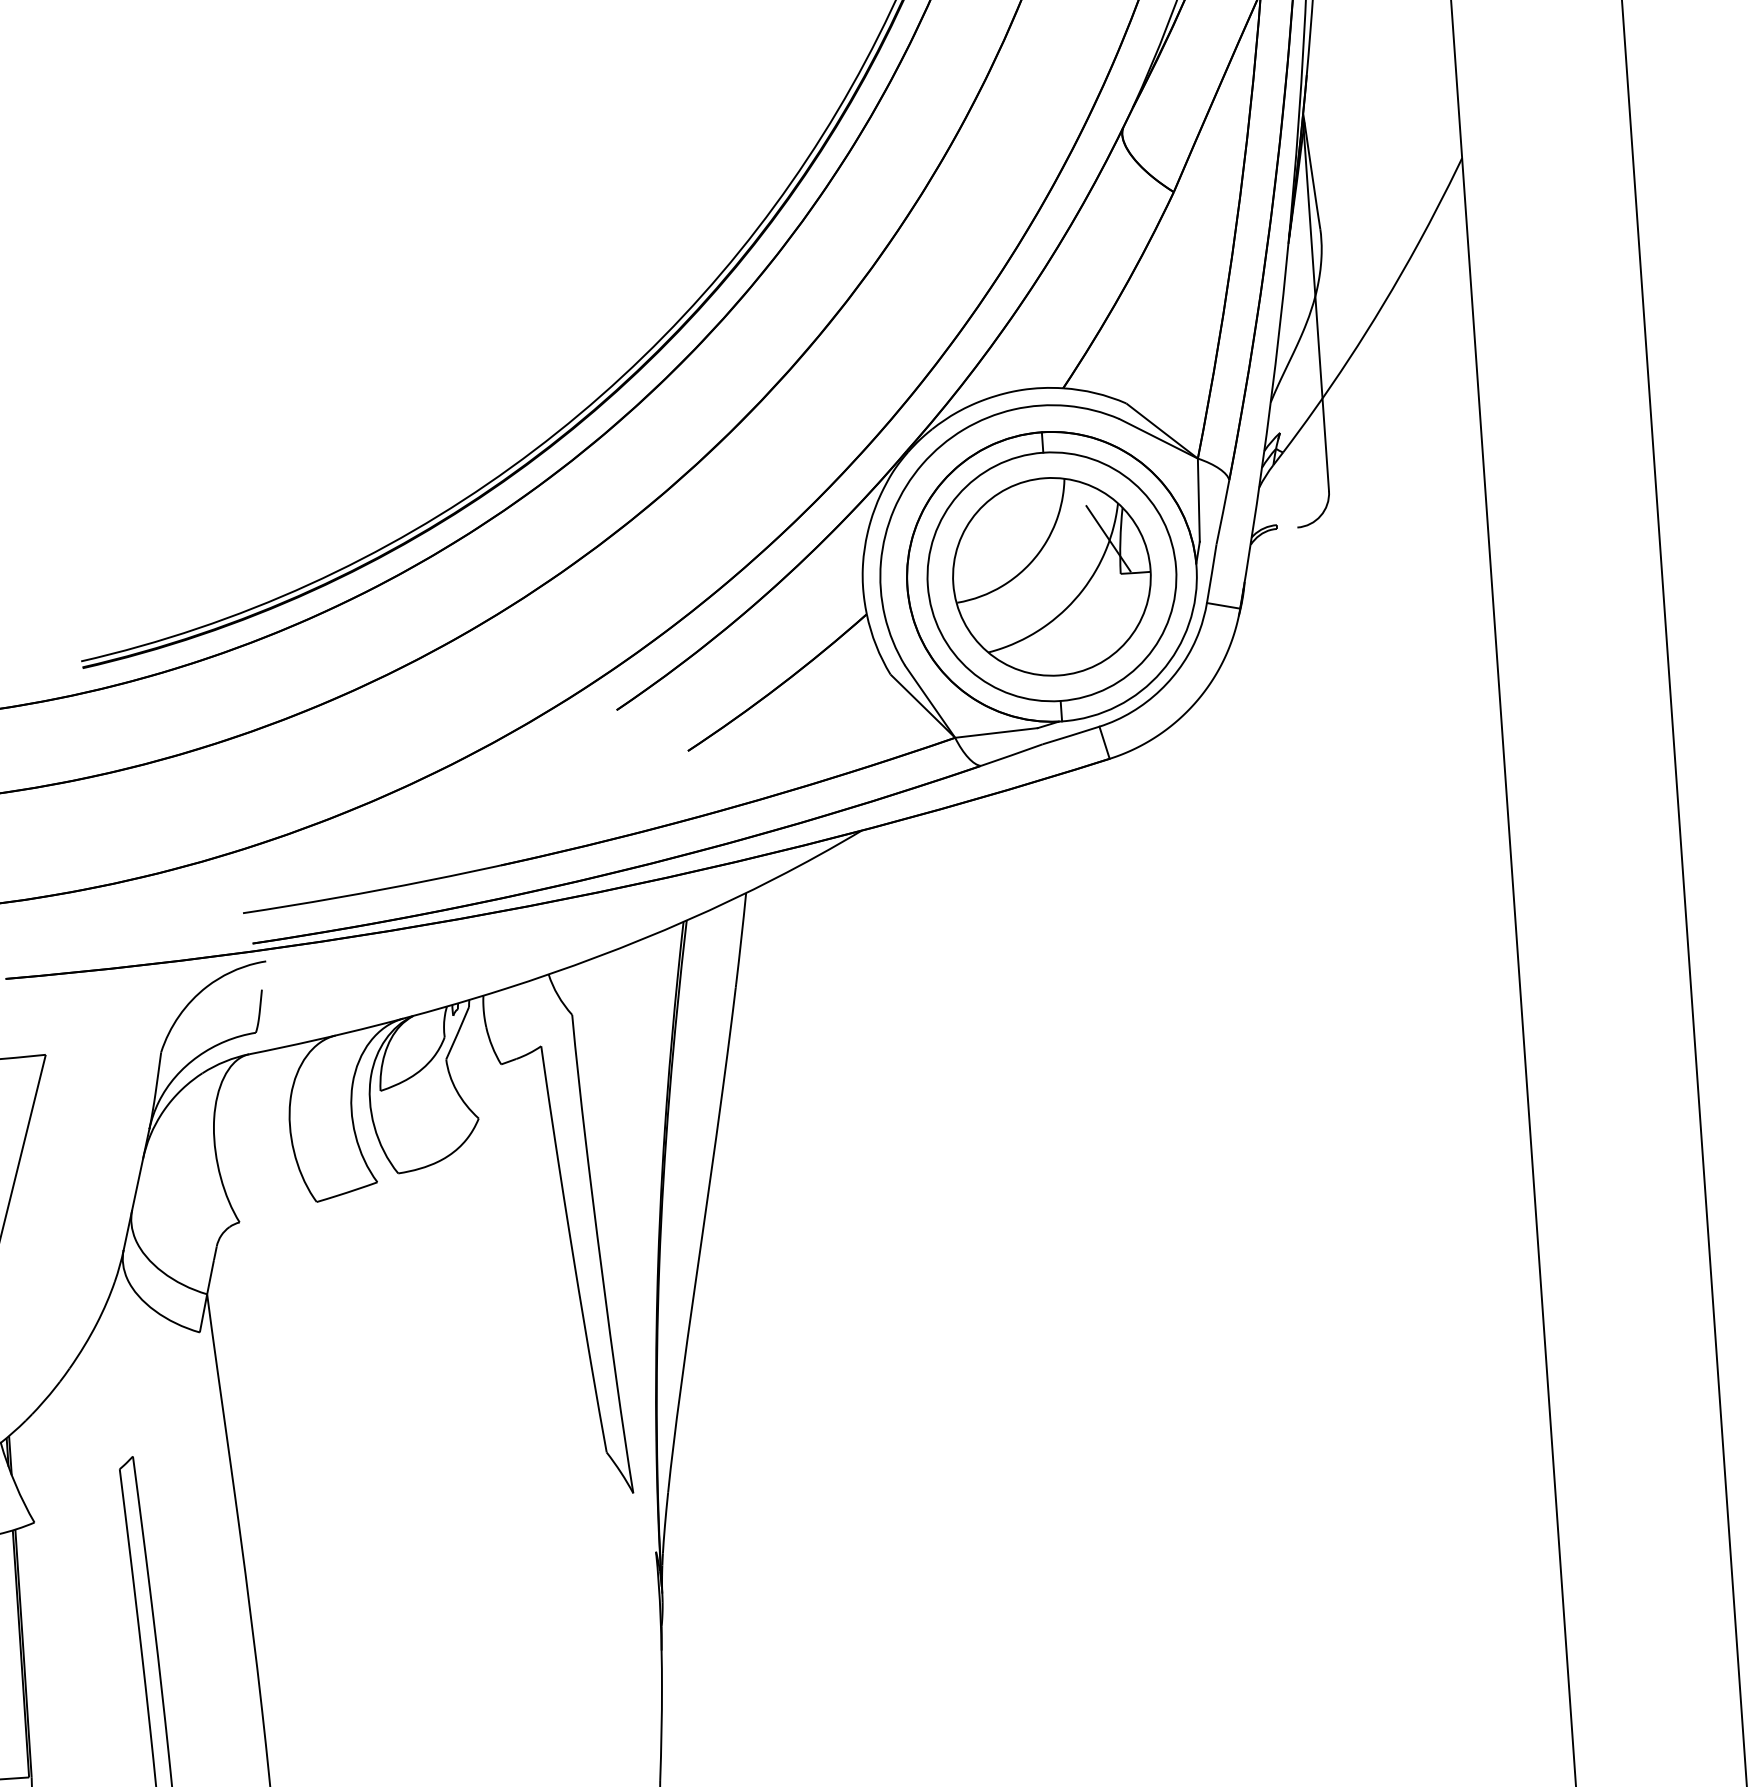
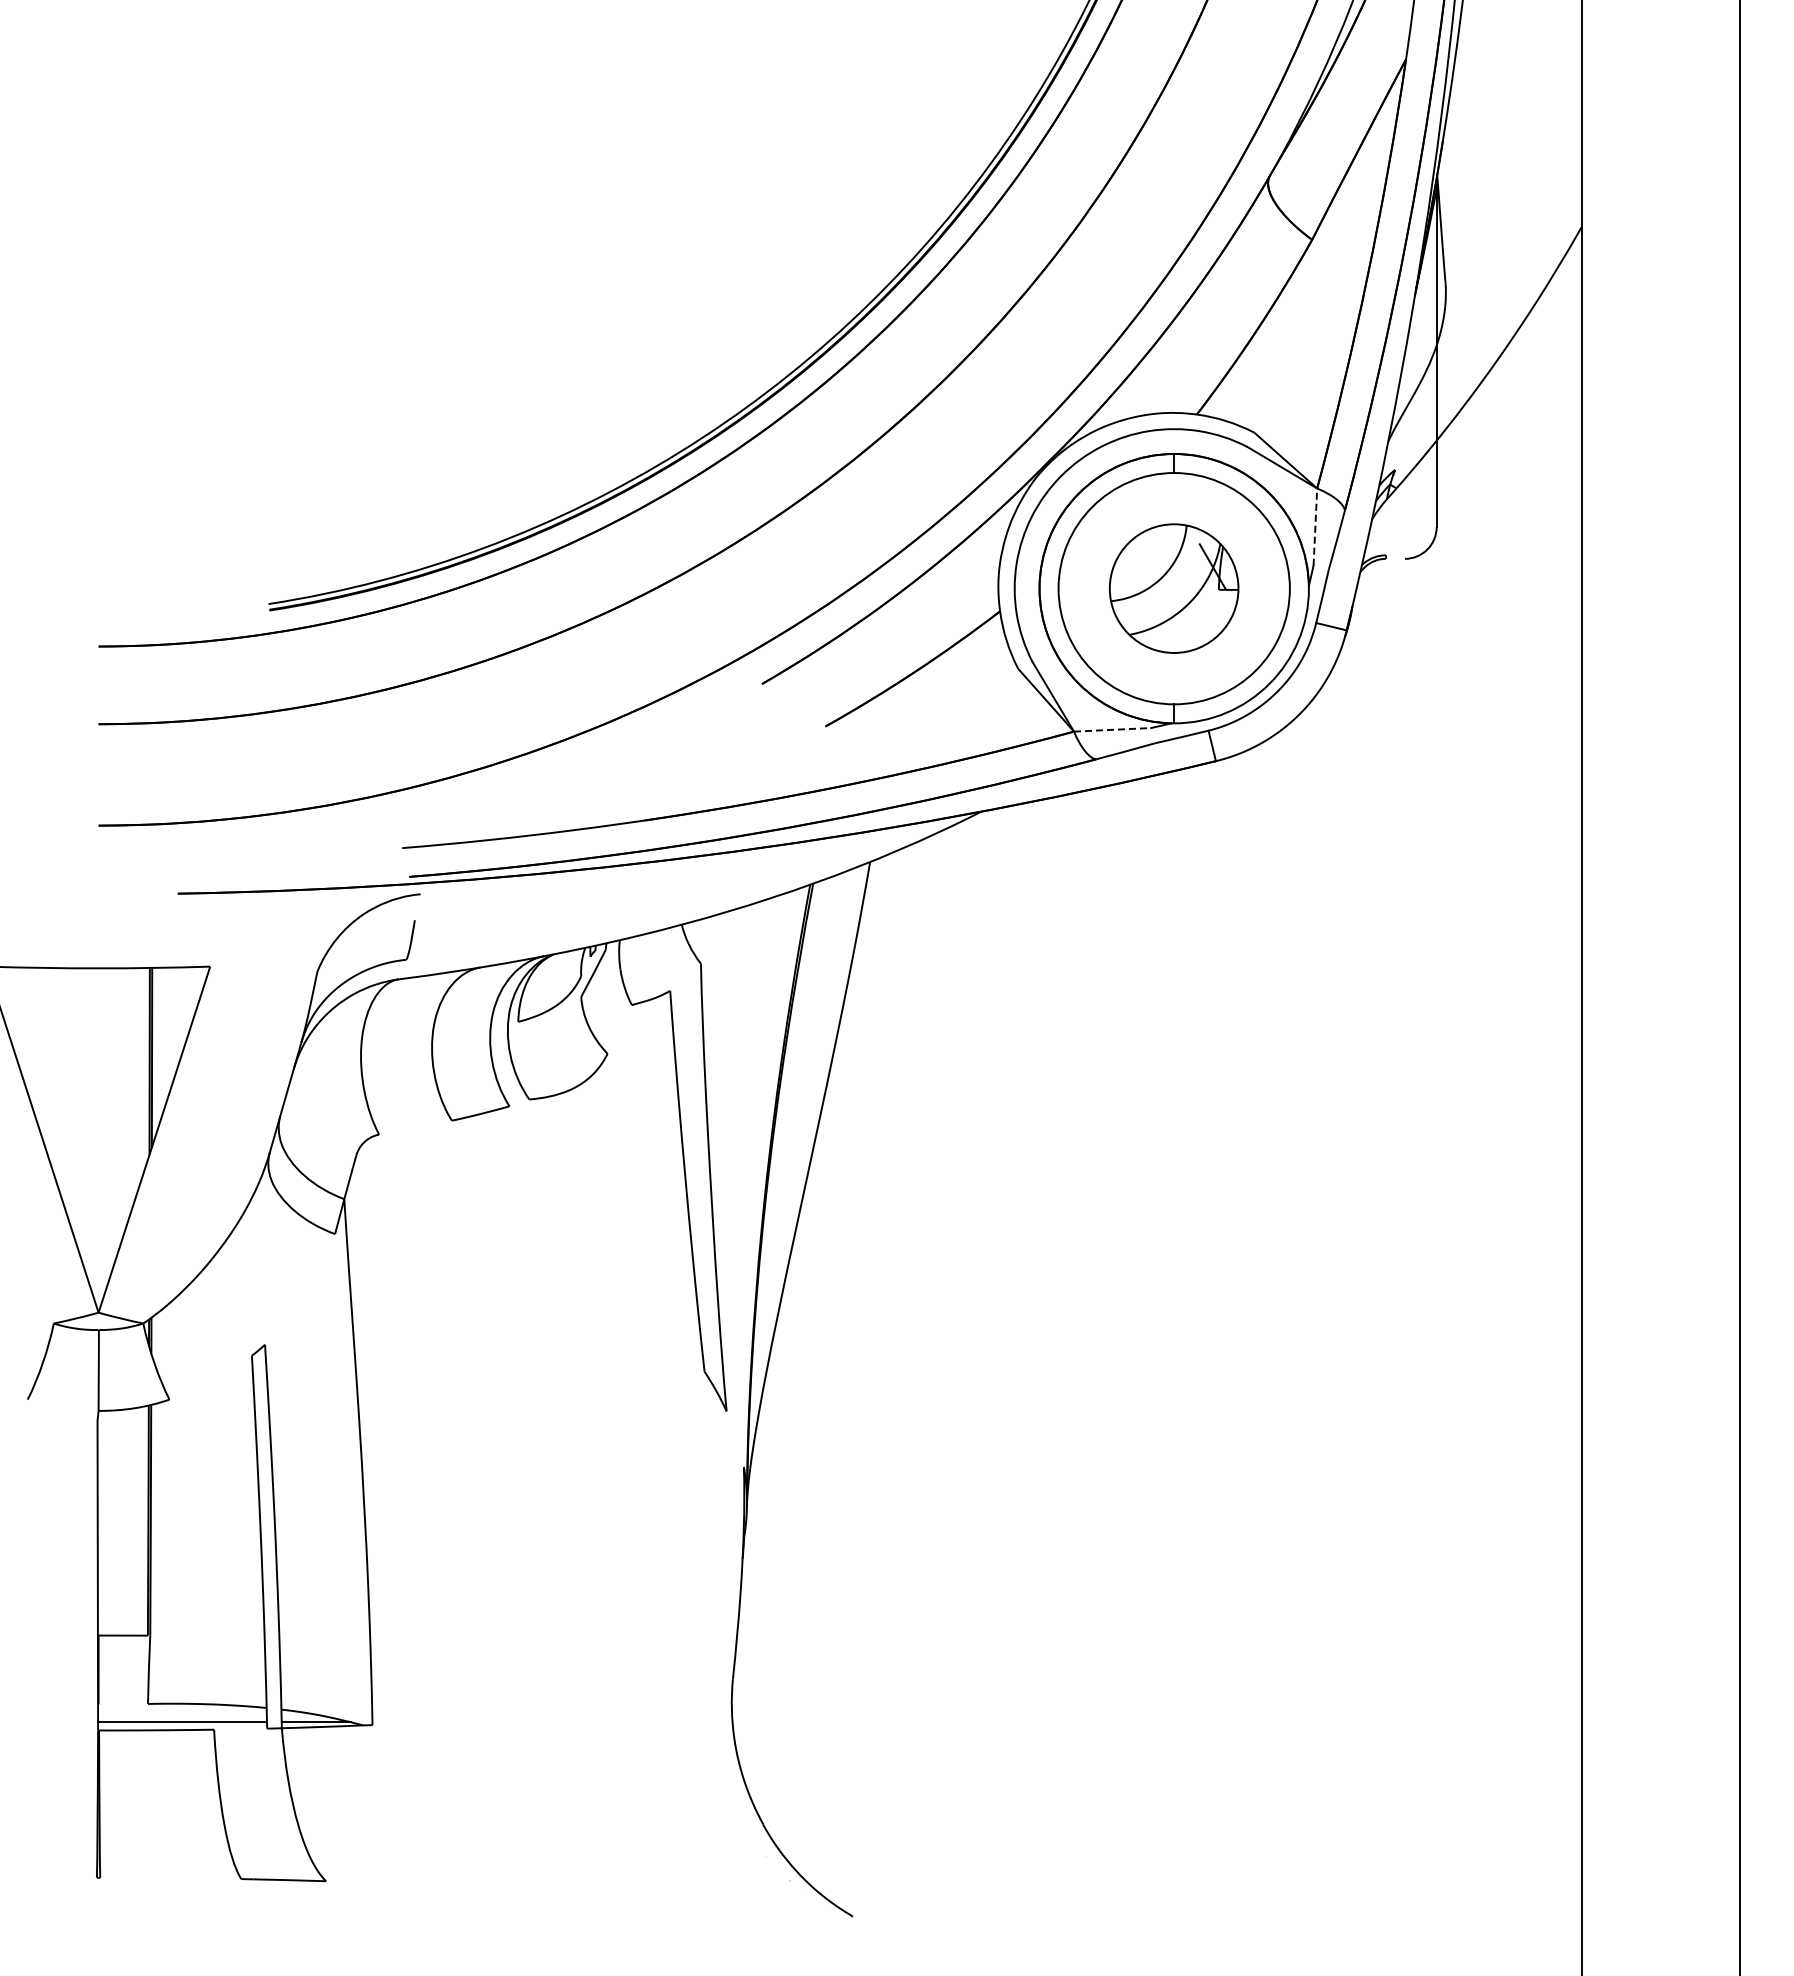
line: (1199, 500) -> (1315, 527), solid -> dashed
part: (1051, 576) -> (1173, 588), size x0.7
line: (996, 732) -> (1112, 729), solid -> dashed

